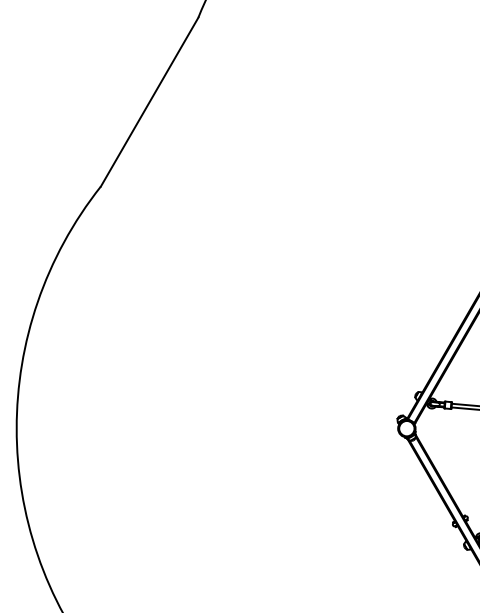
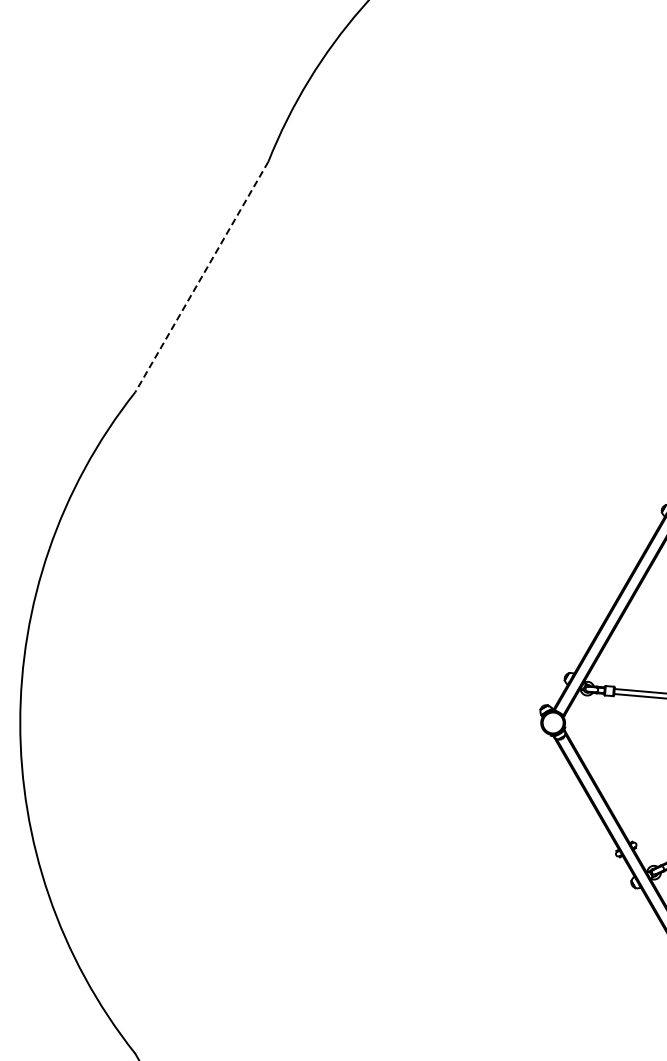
line: (149, 102) -> (201, 277), solid -> dashed

